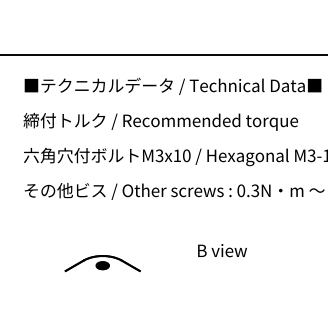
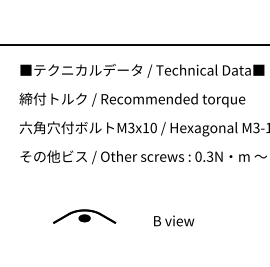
text: (222, 250) -> (174, 220), moved

